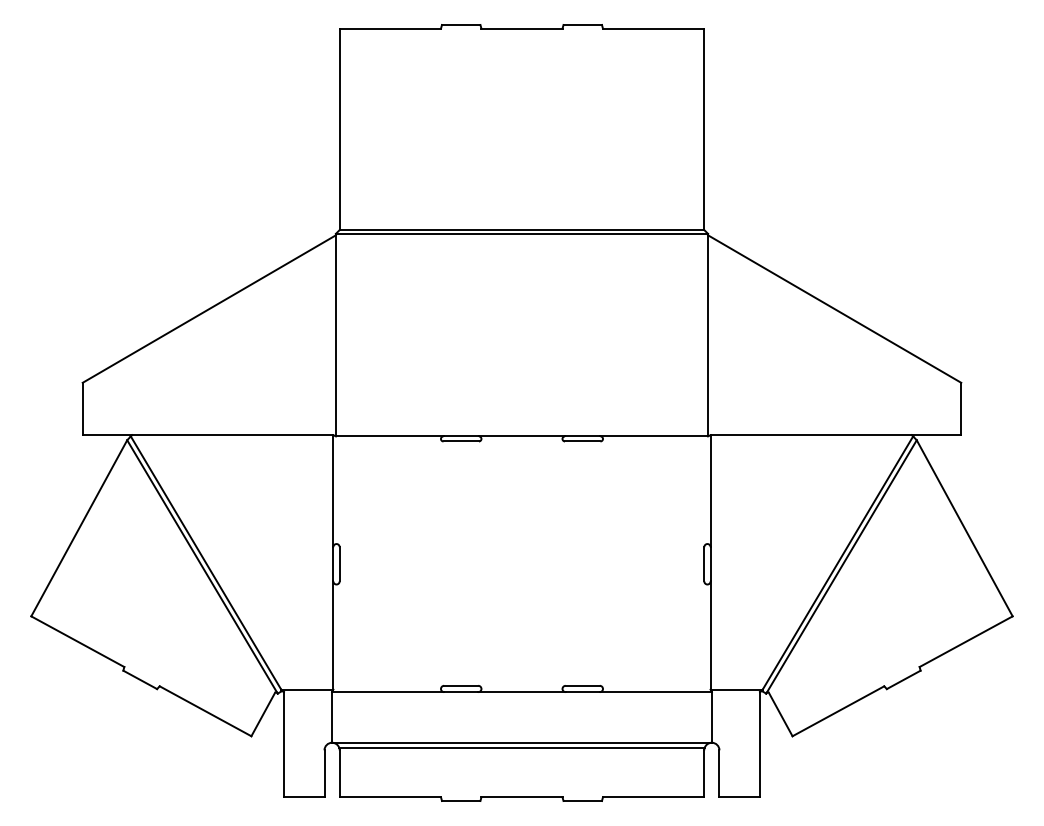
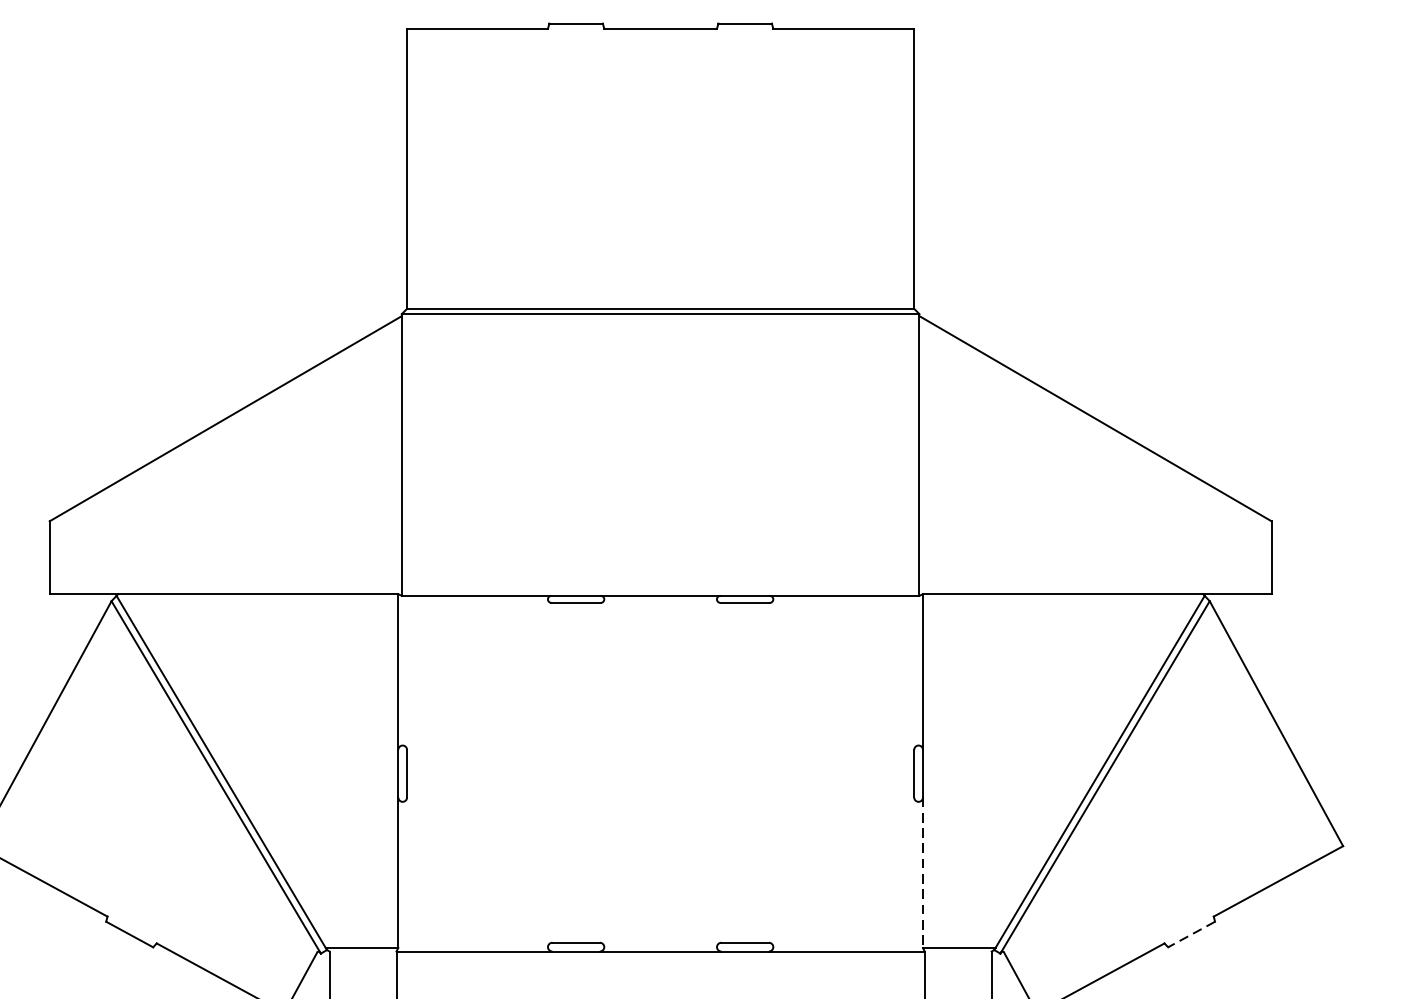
line: (710, 635) -> (922, 872), solid -> dashed
line: (903, 680) -> (1191, 935), solid -> dashed

